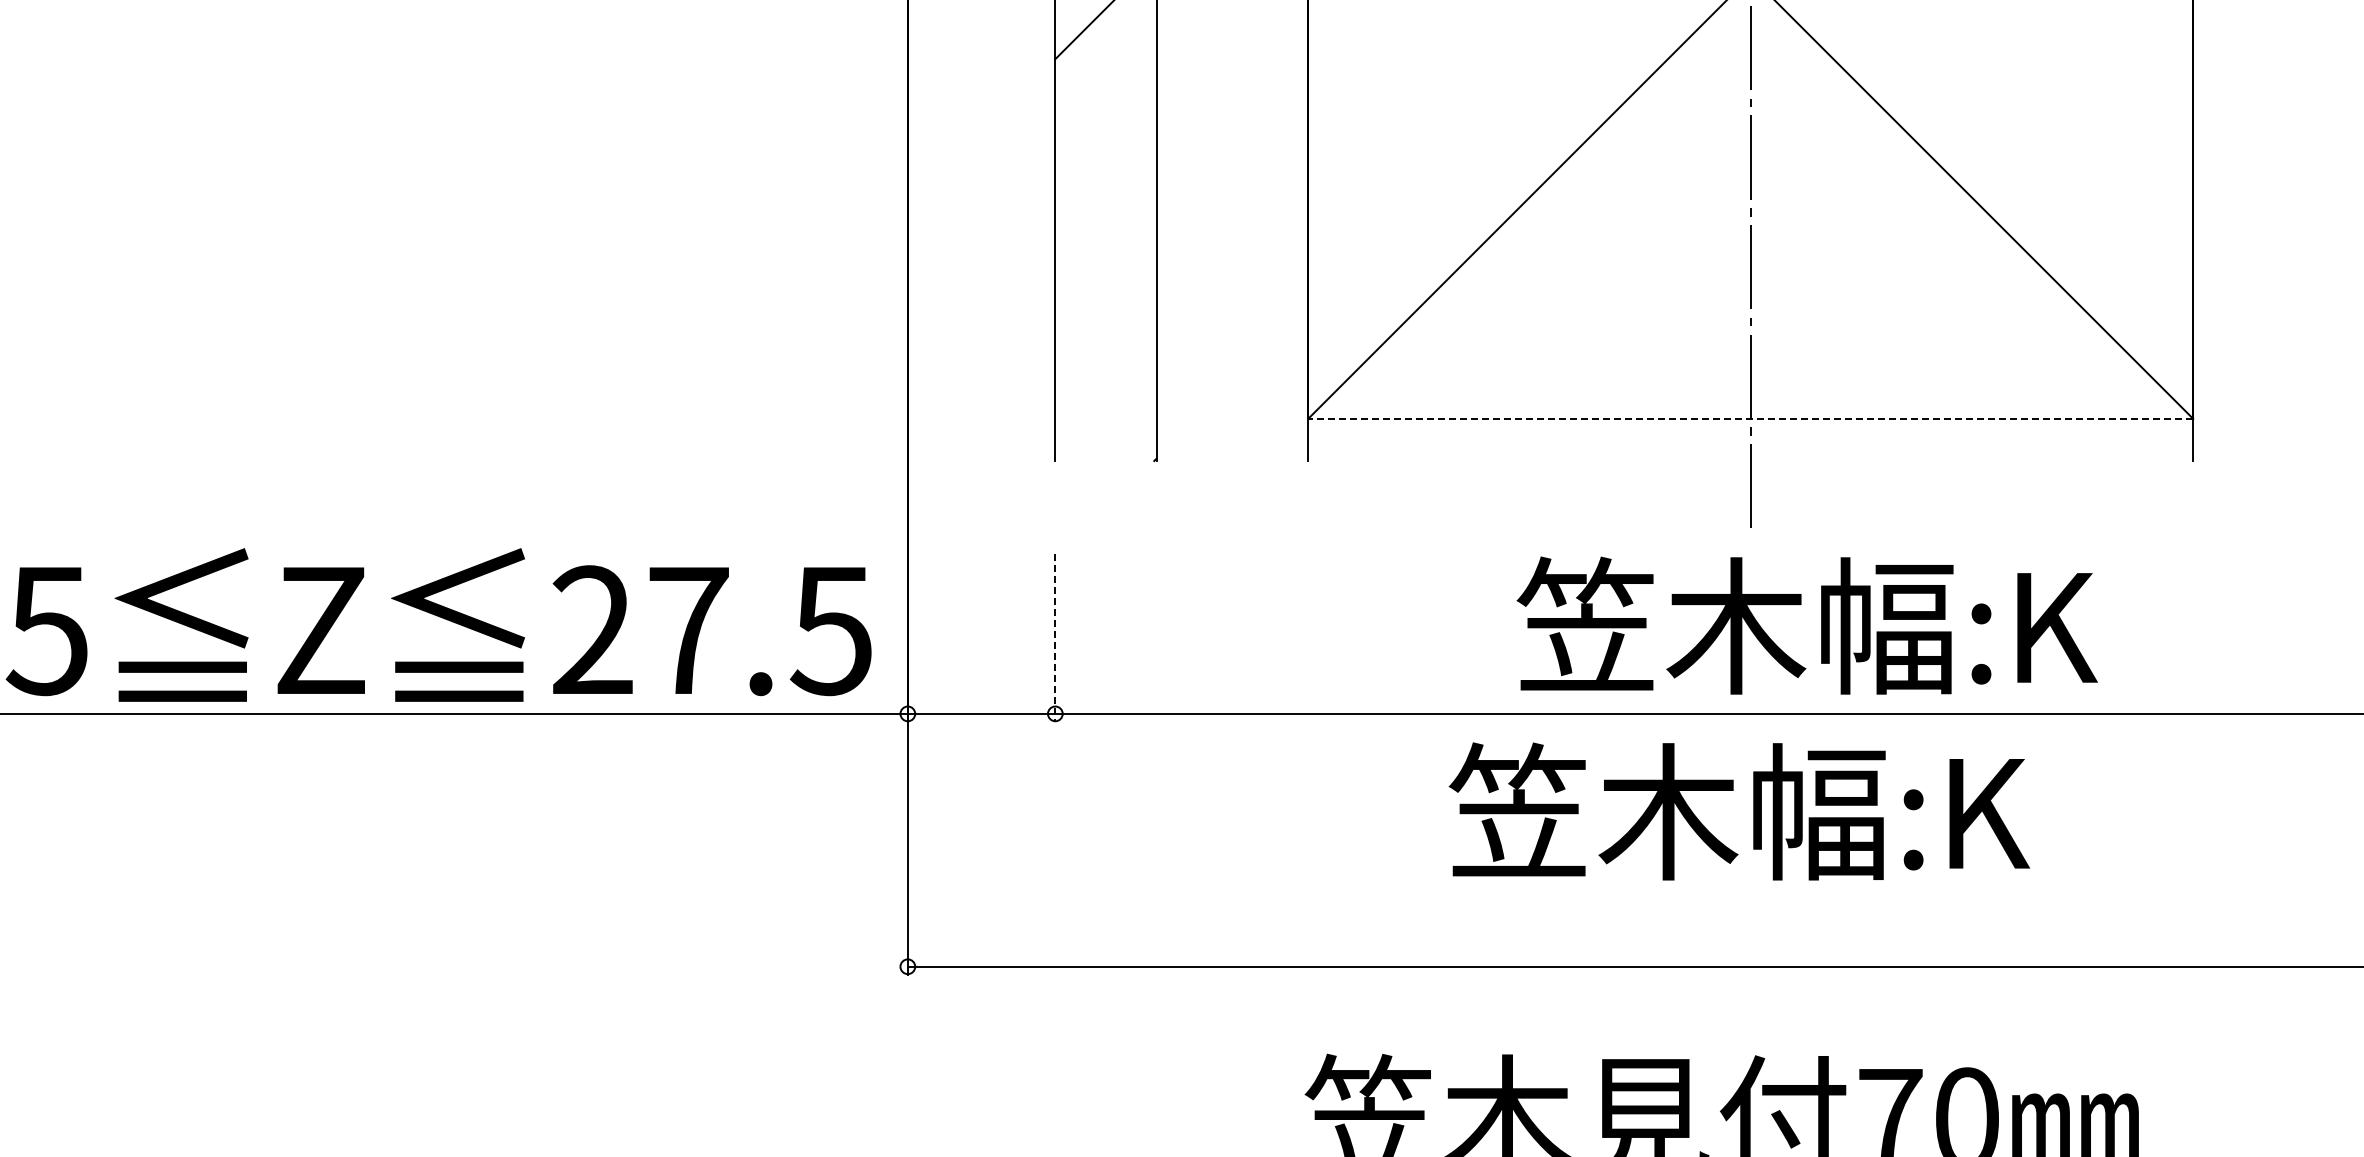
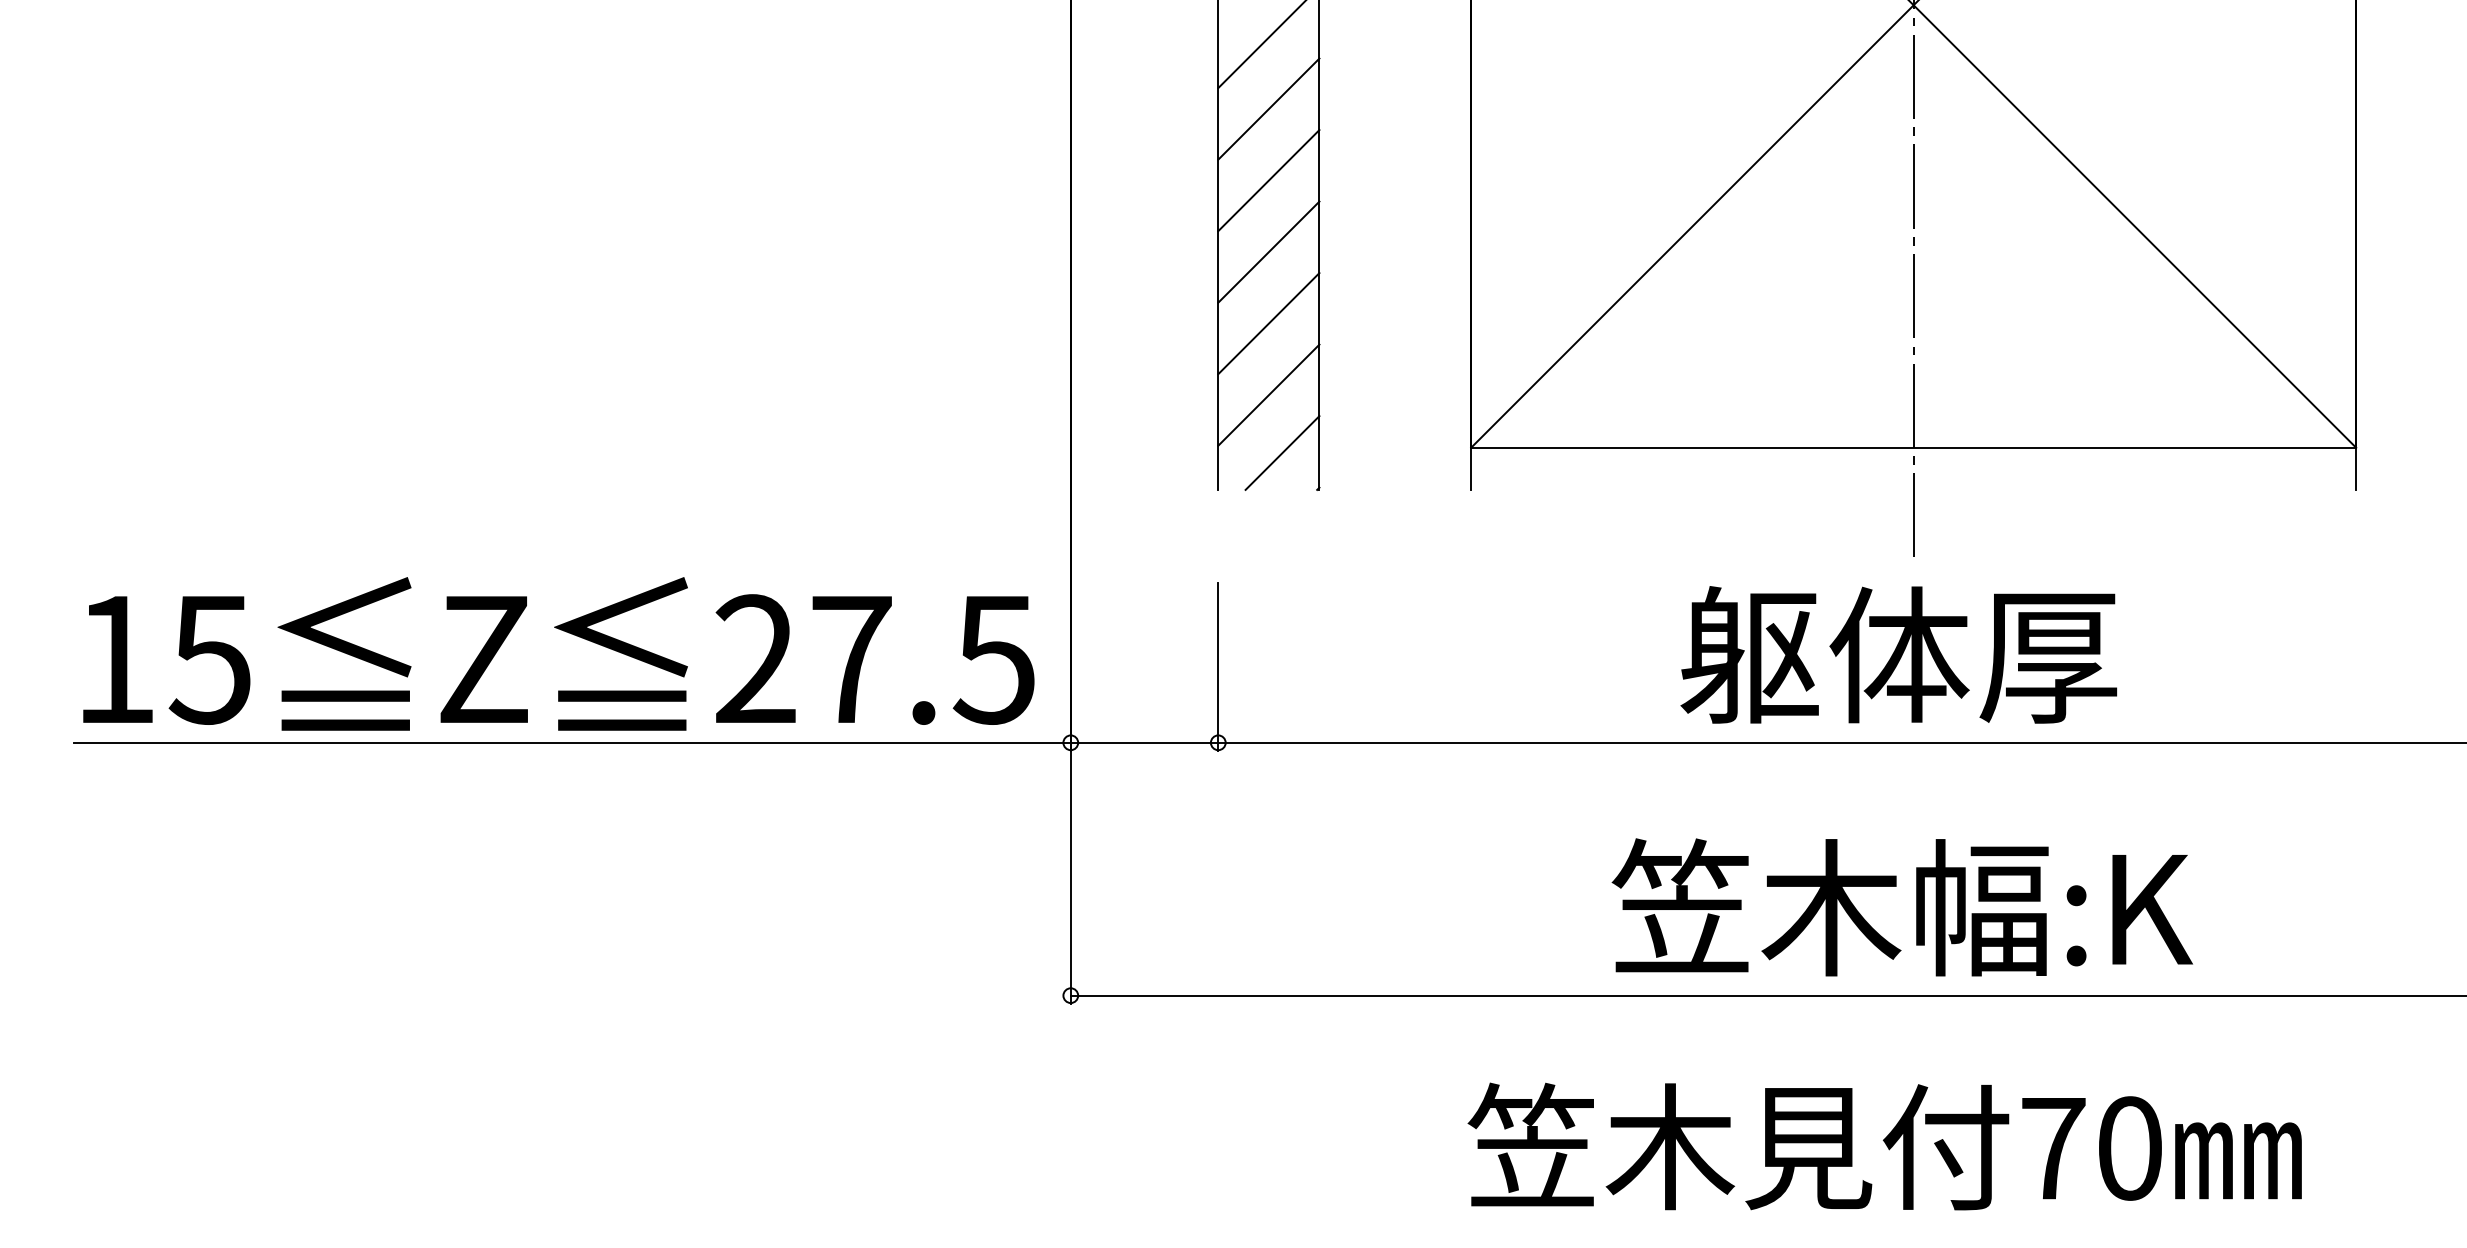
line: (1105, 79) -> (1268, 108), added
line: (1105, 151) -> (1268, 180), added
line: (1105, 222) -> (1268, 251), added
line: (1105, 294) -> (1268, 323), added
line: (1105, 365) -> (1268, 394), added
line: (1750, 418) -> (1913, 447), dashed -> solid
line: (1119, 423) -> (1282, 452), added
text: (1806, 625) -> (1969, 654), 笠木幅:K -> 躯体厚
line: (1055, 638) -> (1218, 667), dashed -> solid
text: (1738, 811) -> (1901, 907), moved

